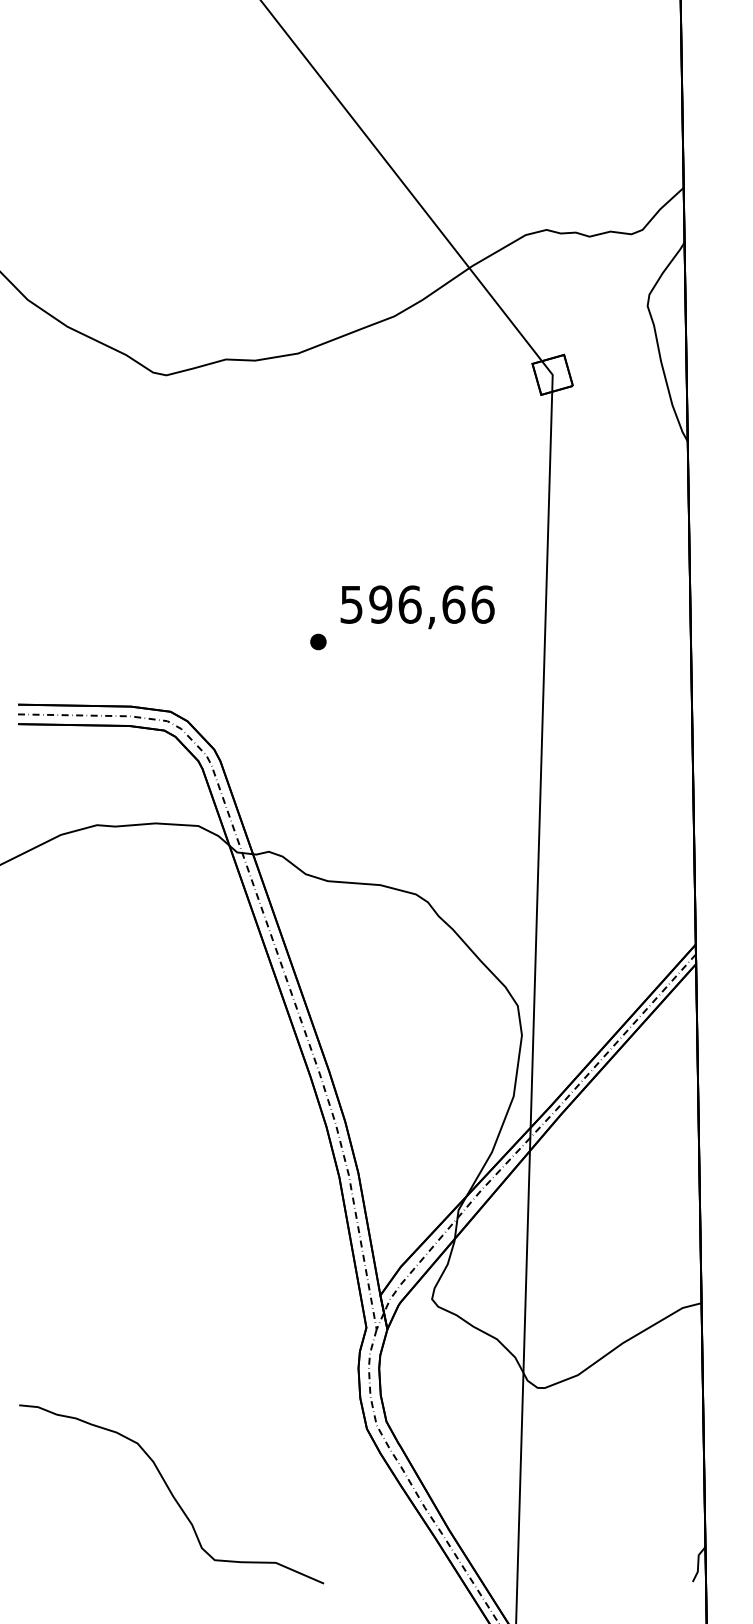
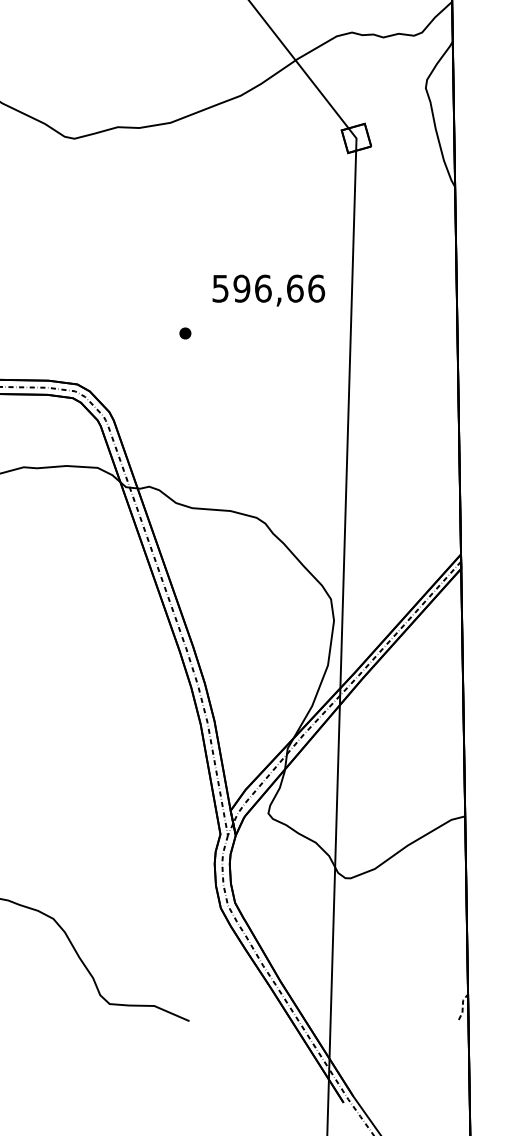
text: (417, 607) -> (268, 290), moved
line: (698, 1564) -> (462, 1007), solid -> dashed

